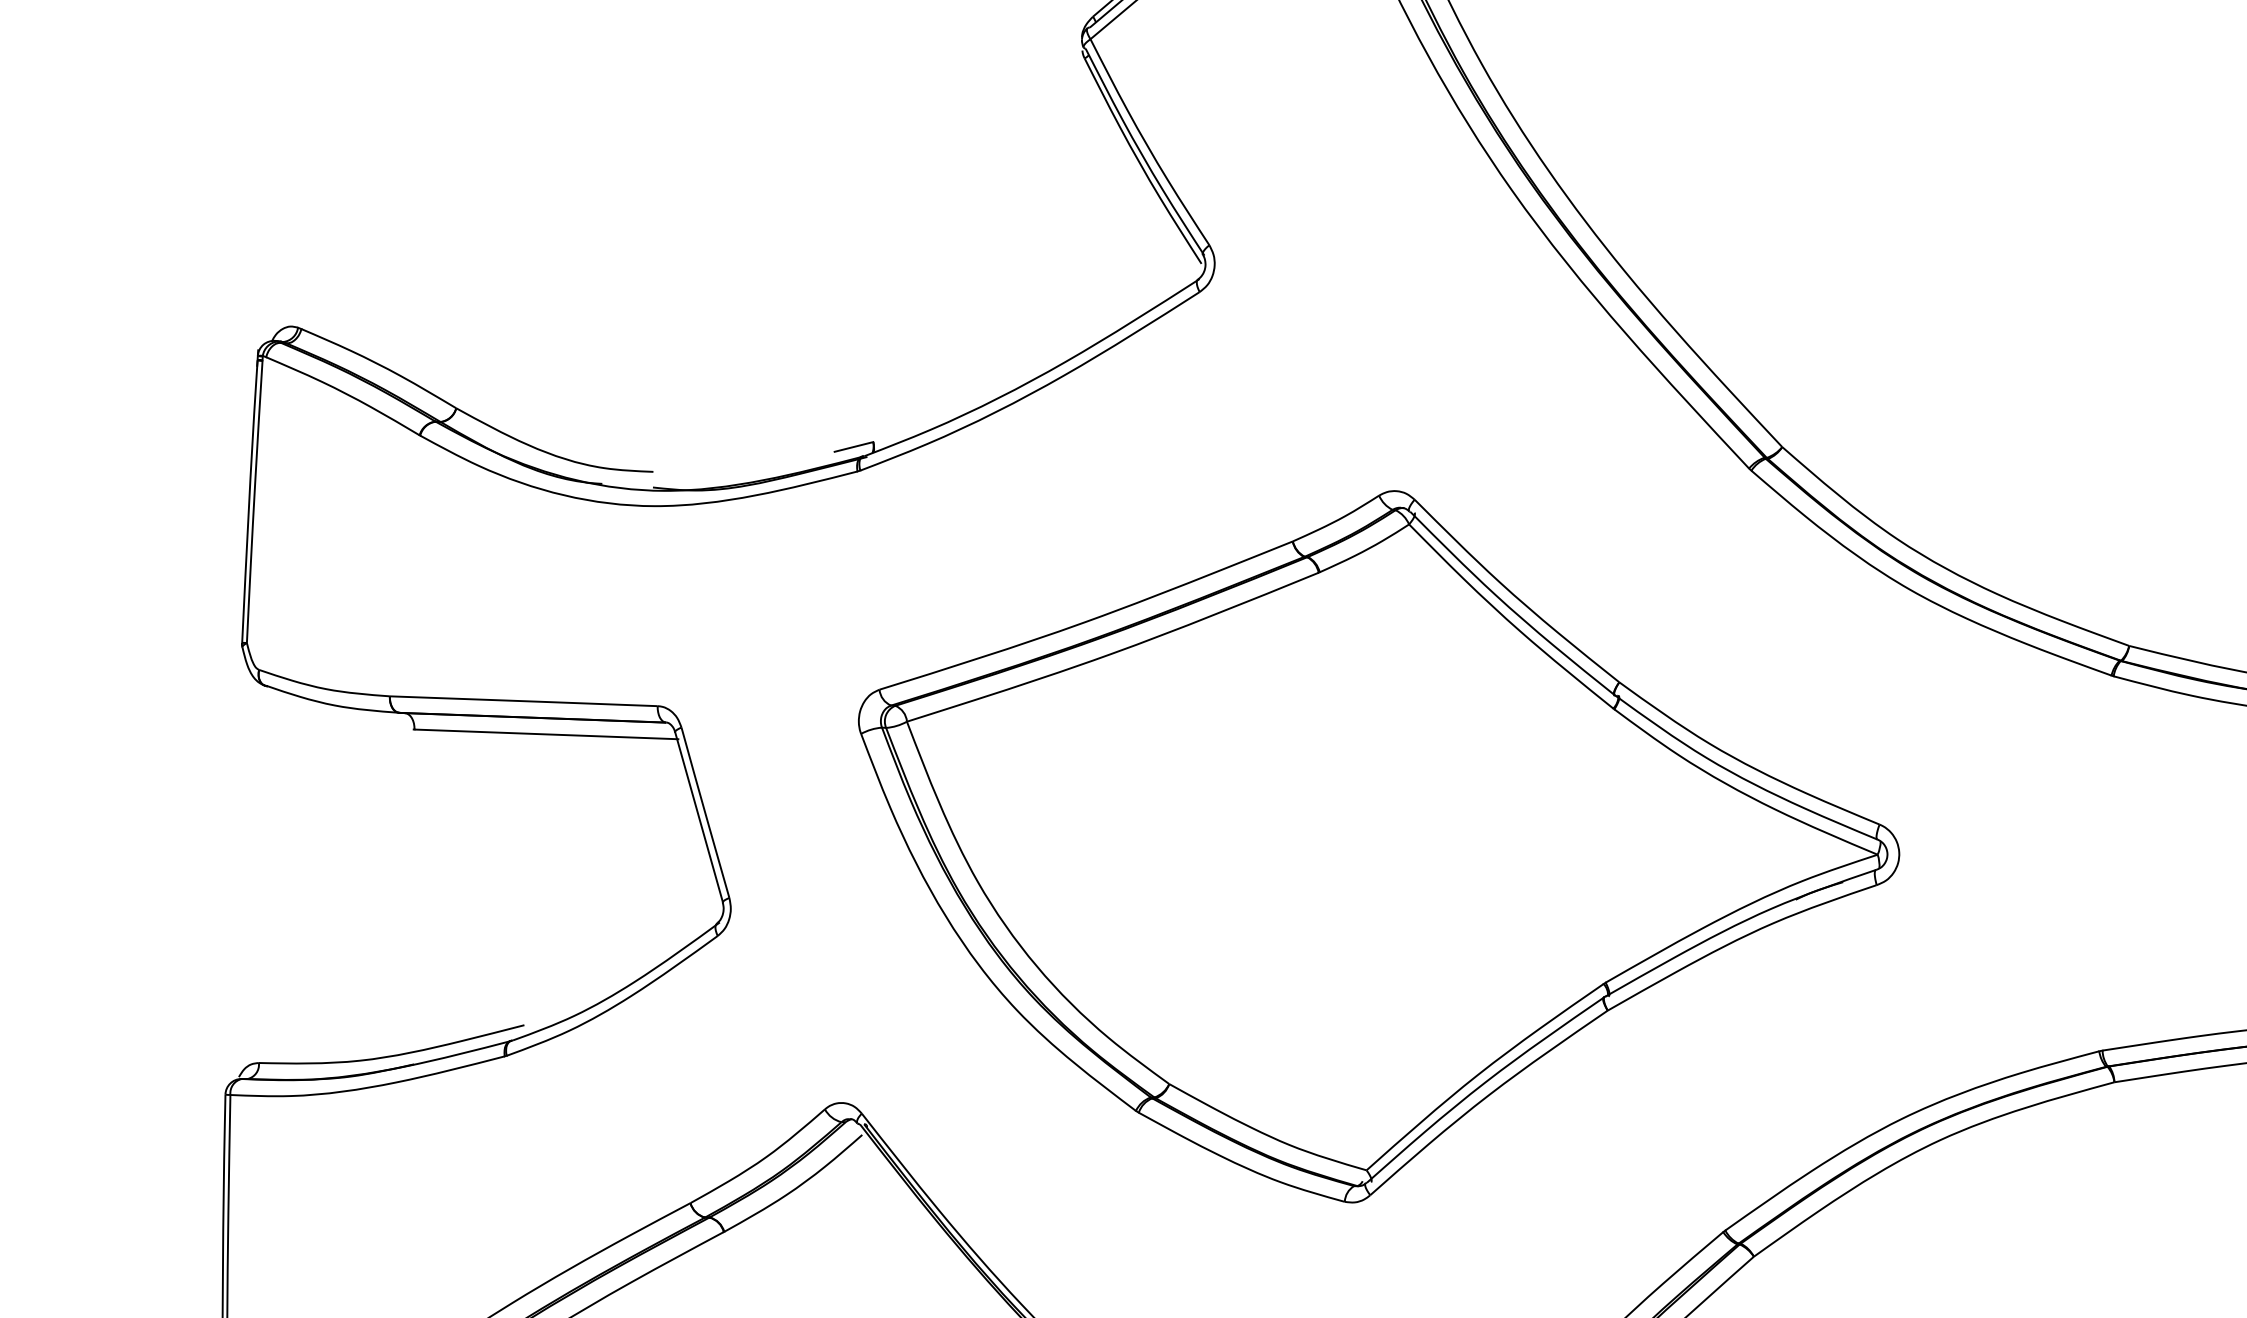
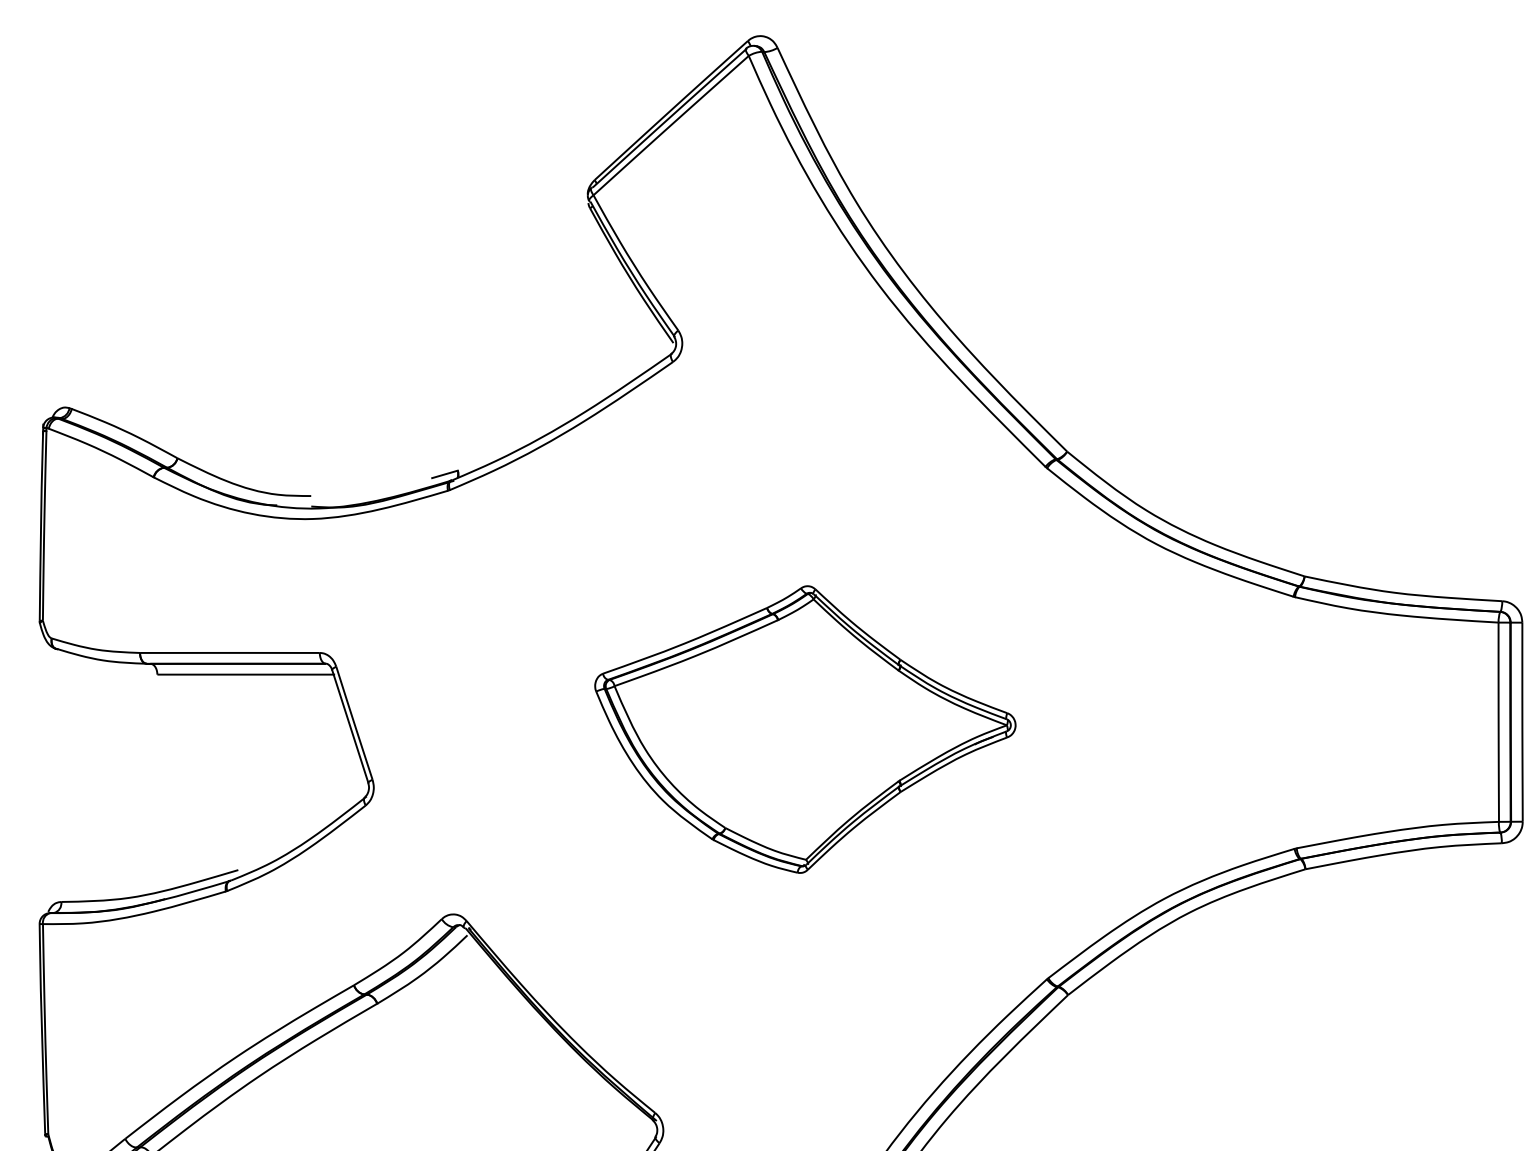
part: (1377, 846) -> (805, 729), size x0.6

